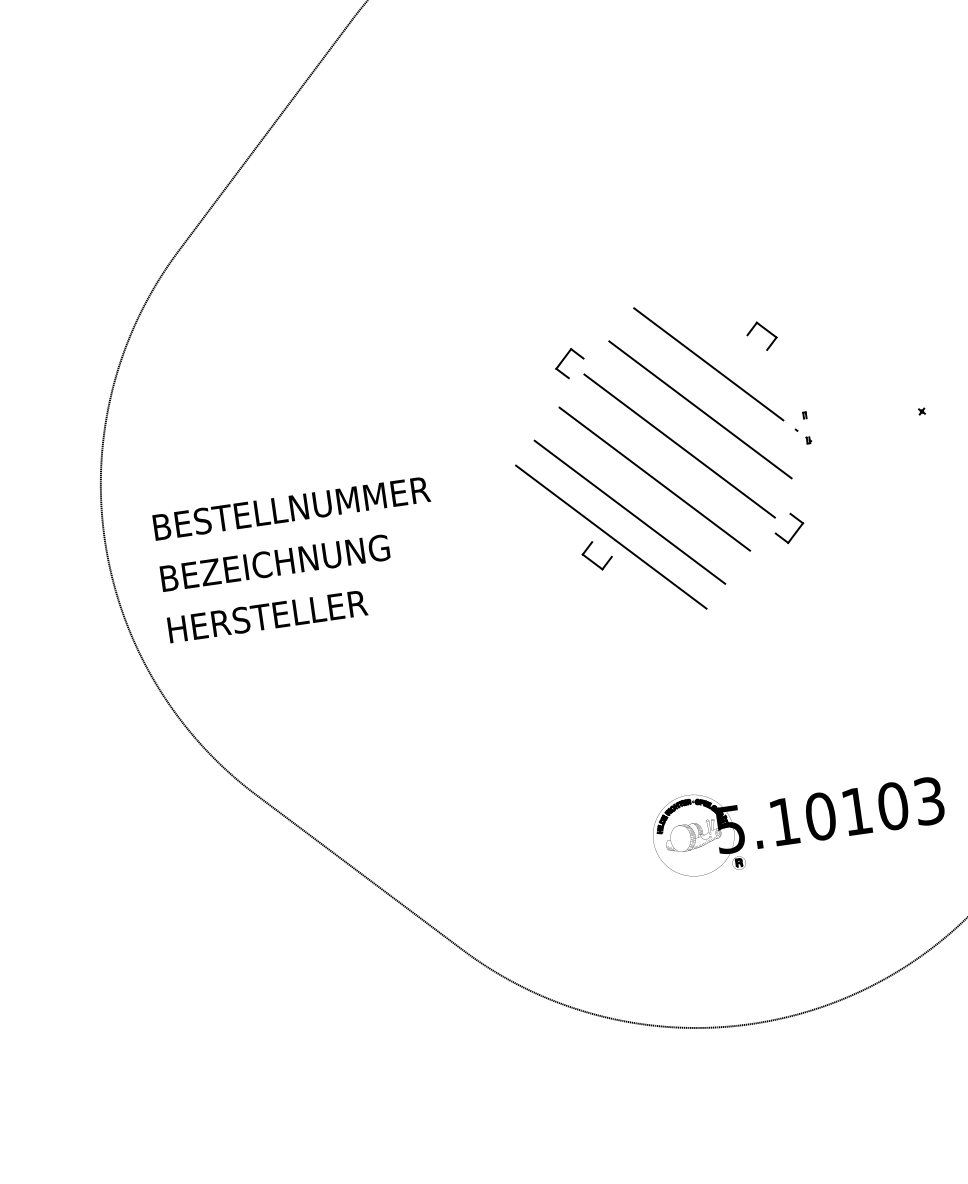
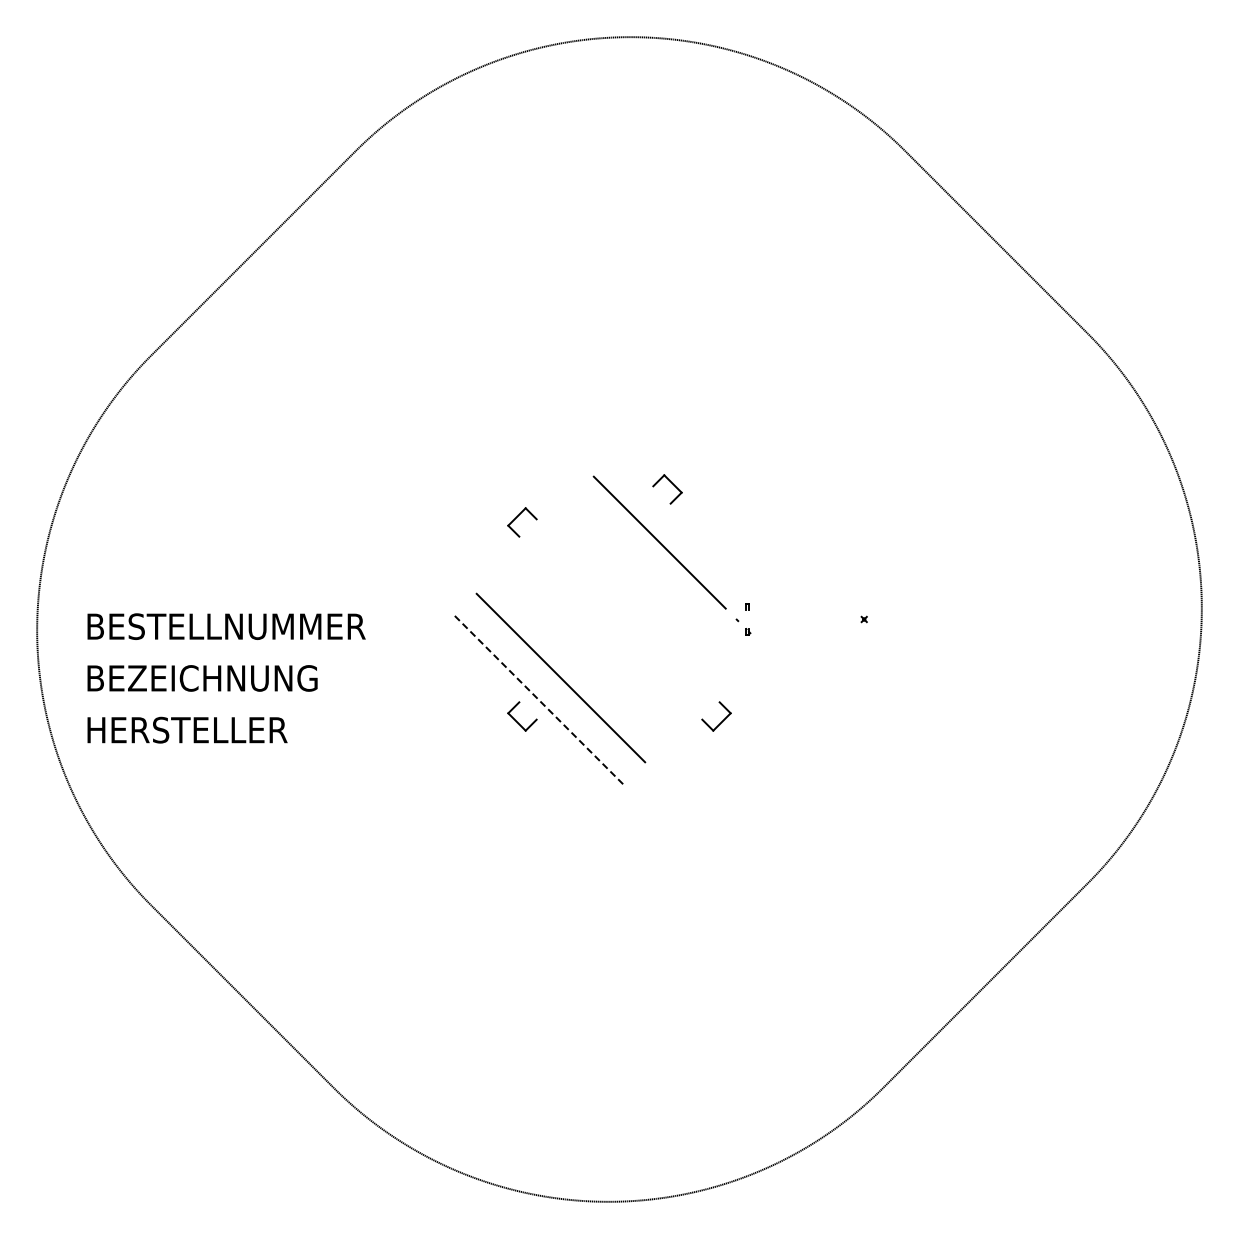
part: (766, 330) -> (672, 484), moved
line: (699, 409) -> (644, 586), removed
line: (679, 446) -> (619, 619), removed
line: (655, 478) -> (590, 648), removed
line: (610, 536) -> (538, 699), solid -> dashed
part: (788, 821) -> (674, 1006), removed

